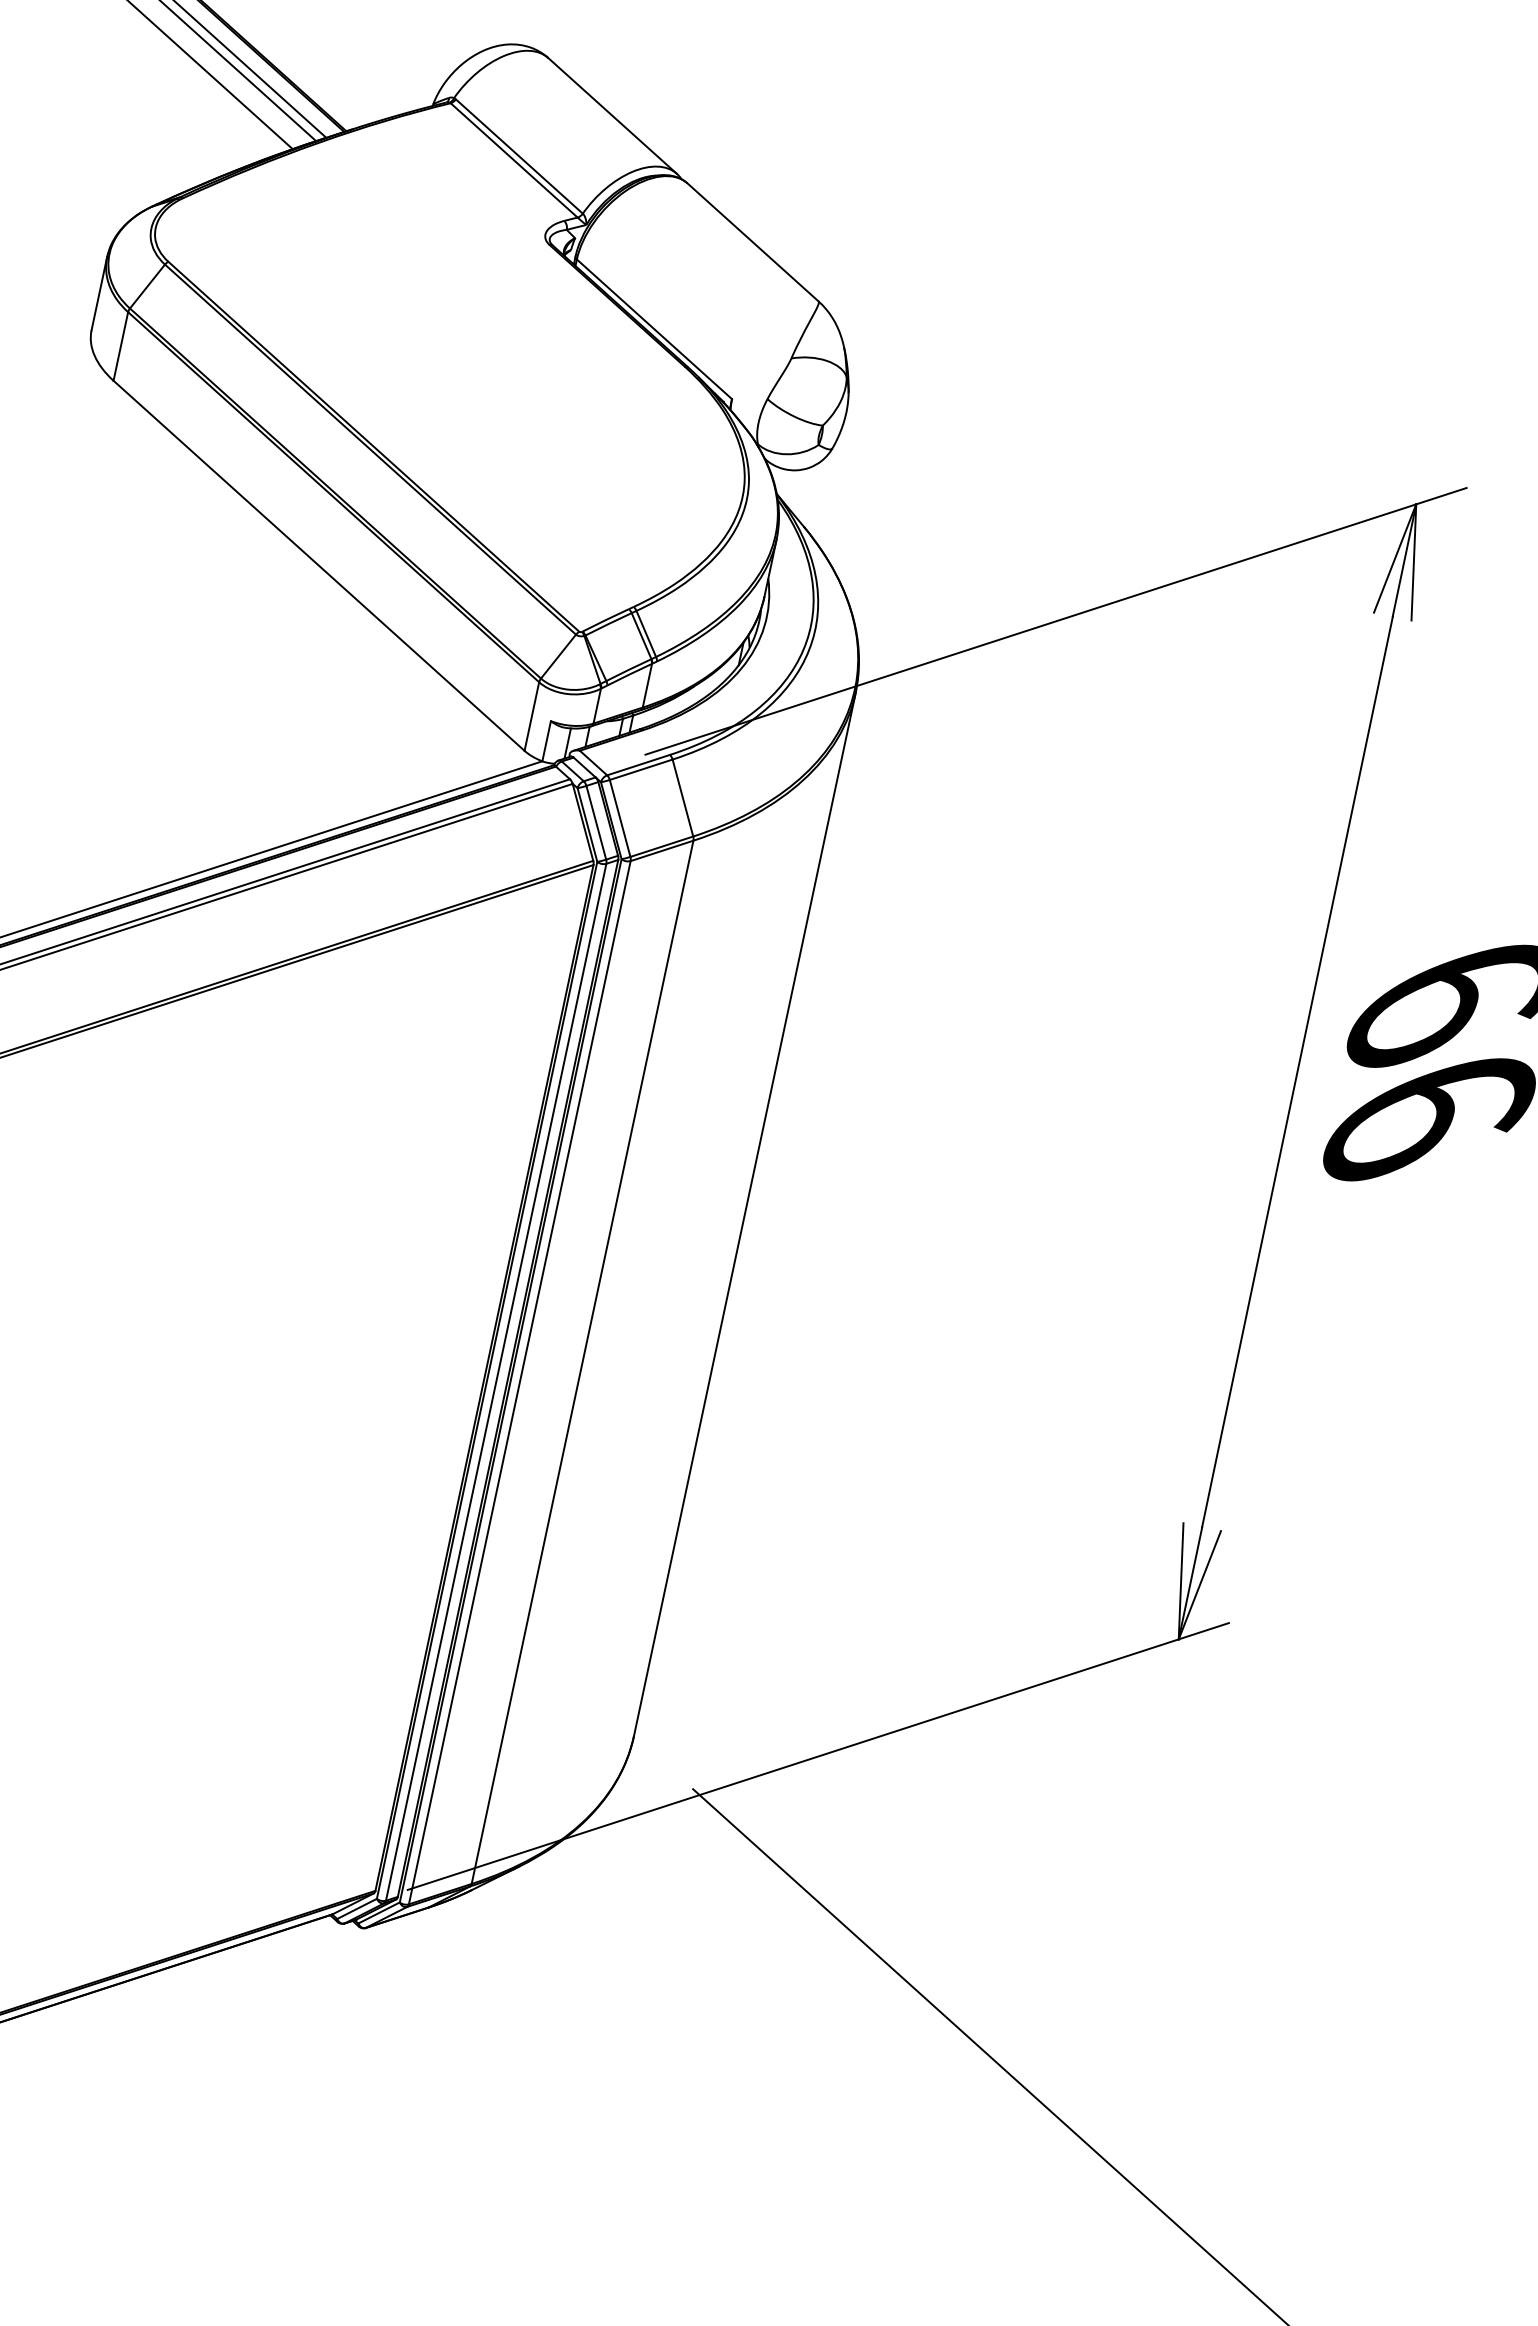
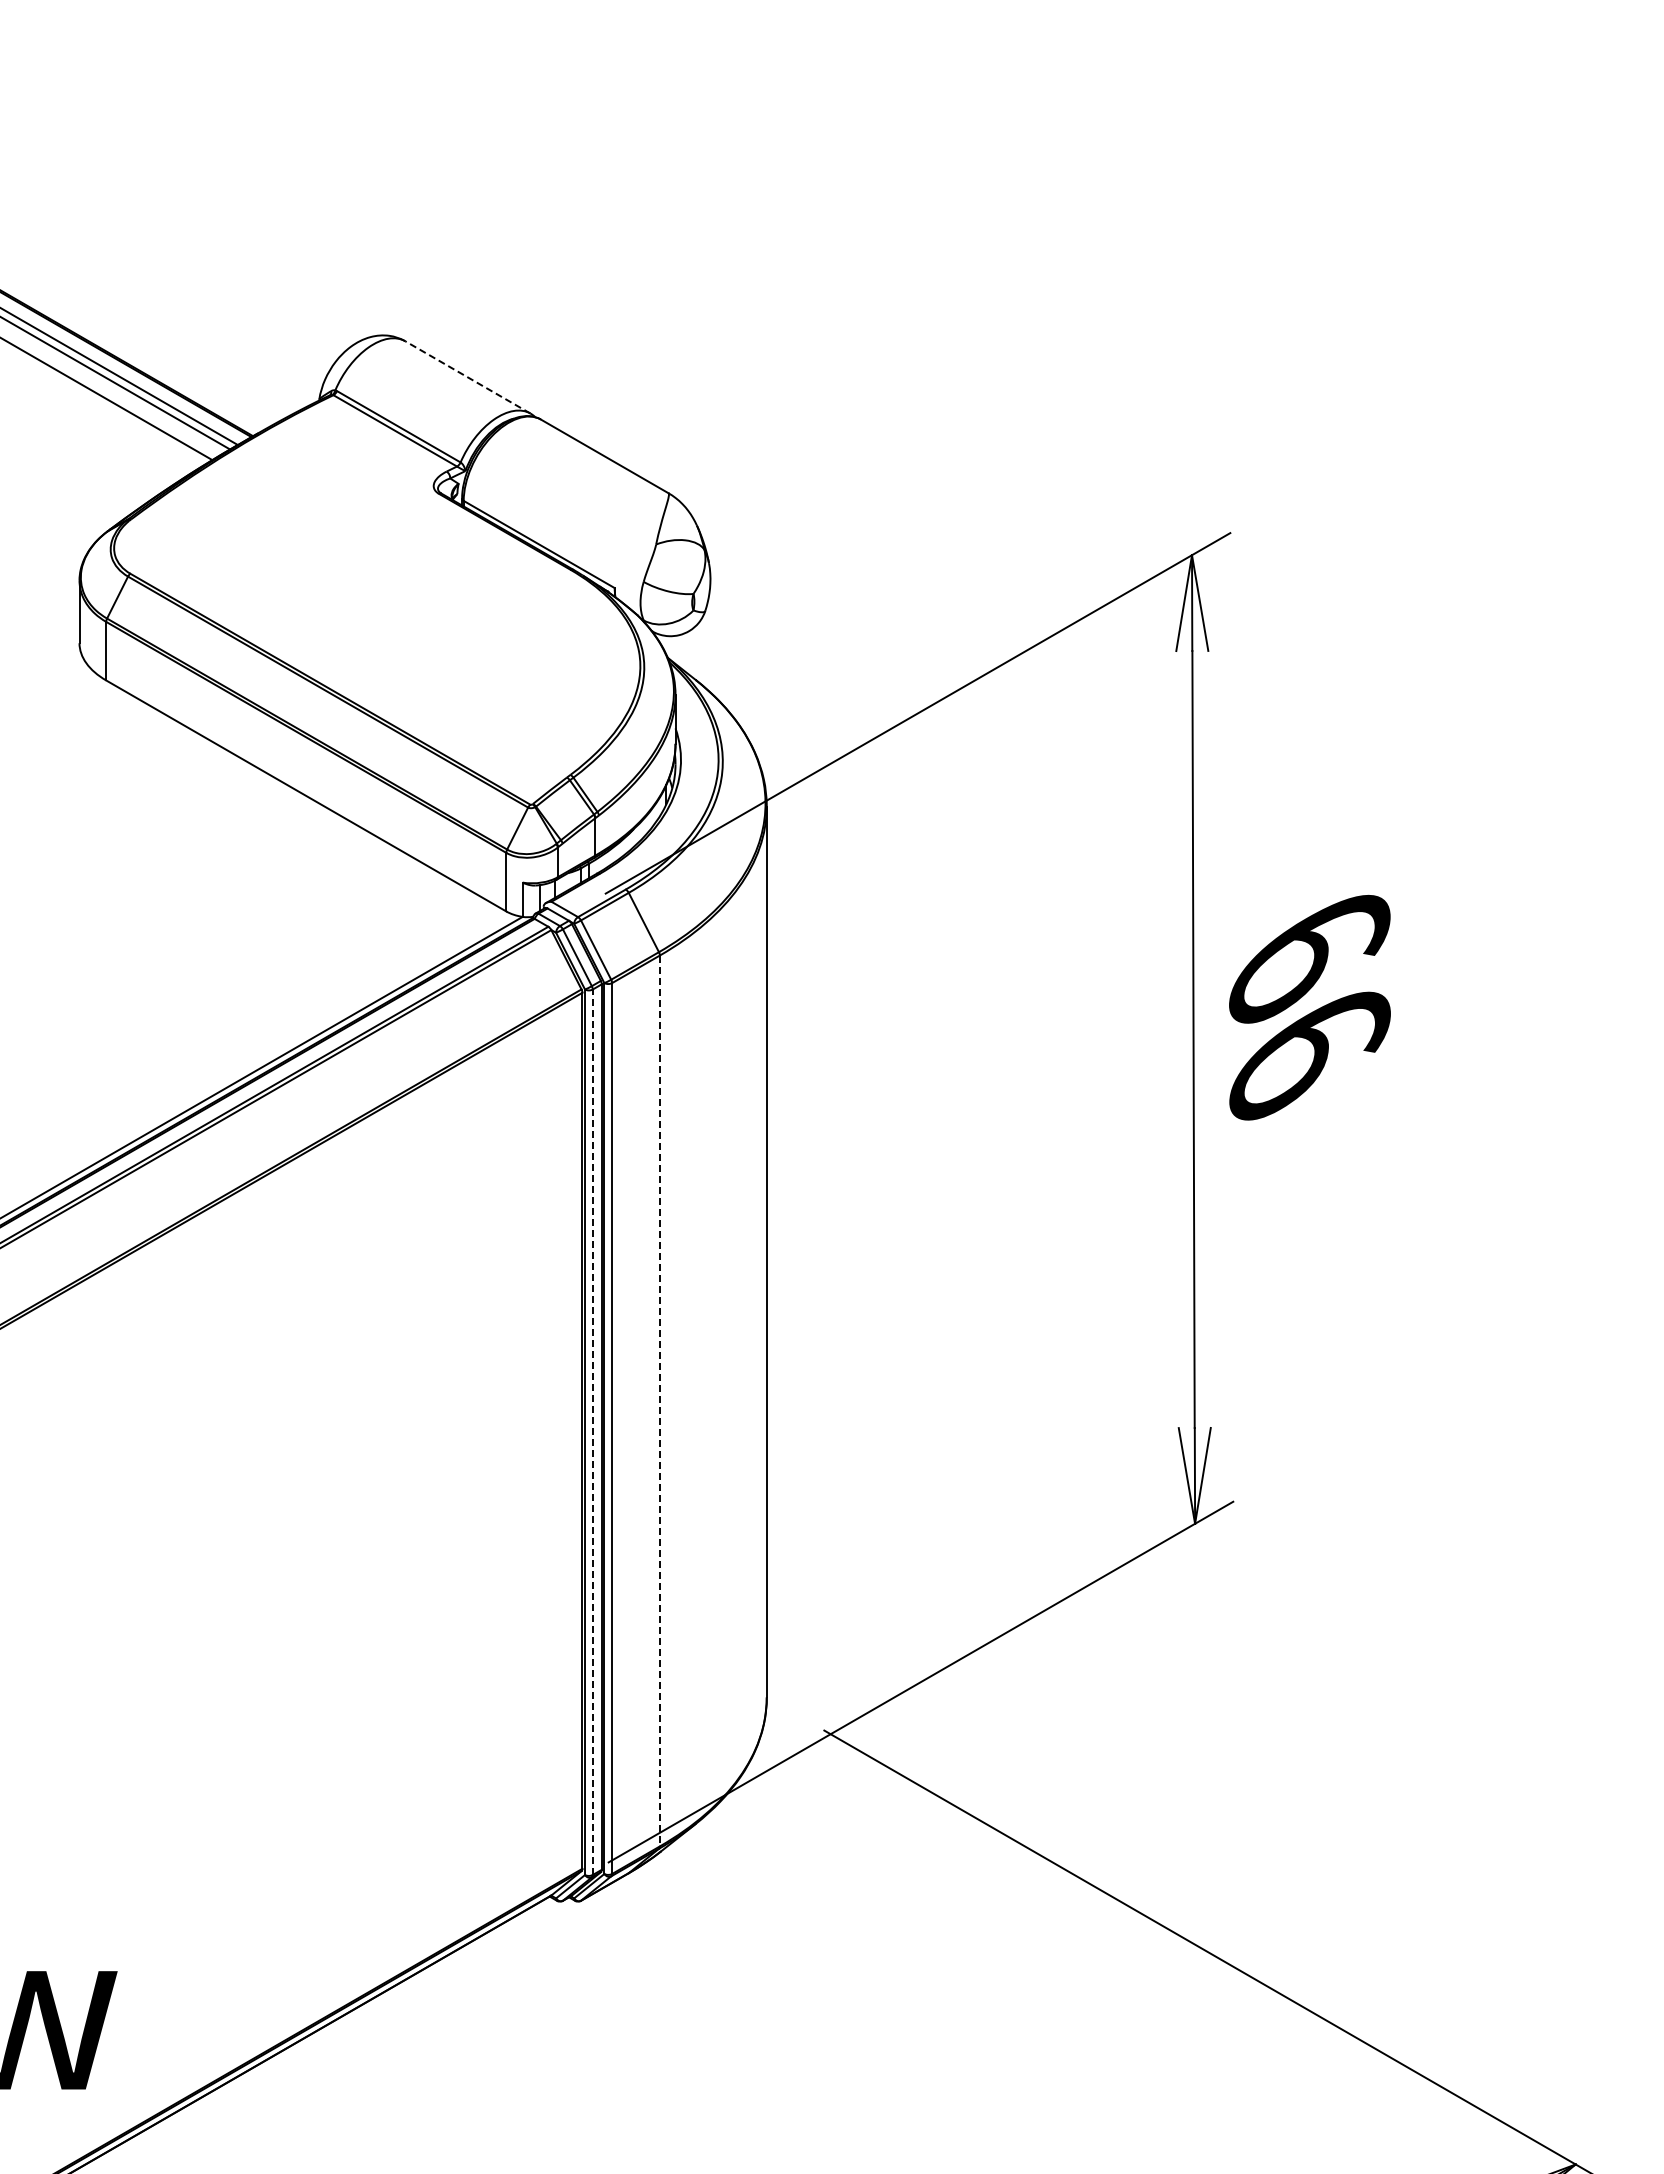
line: (612, 115) -> (467, 377), solid -> dashed
line: (581, 1362) -> (659, 1401), solid -> dashed
line: (495, 1382) -> (592, 1432), solid -> dashed

